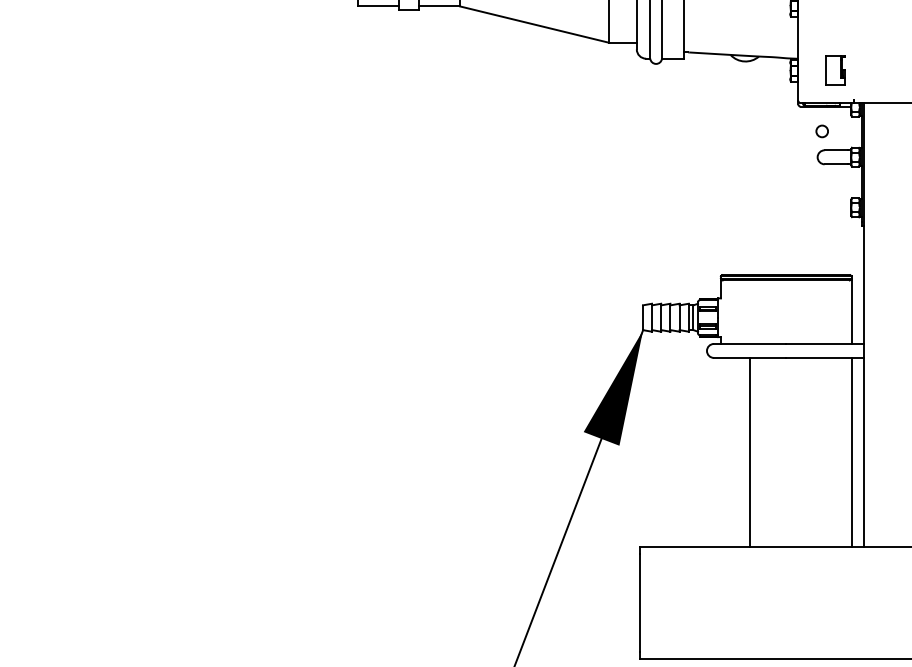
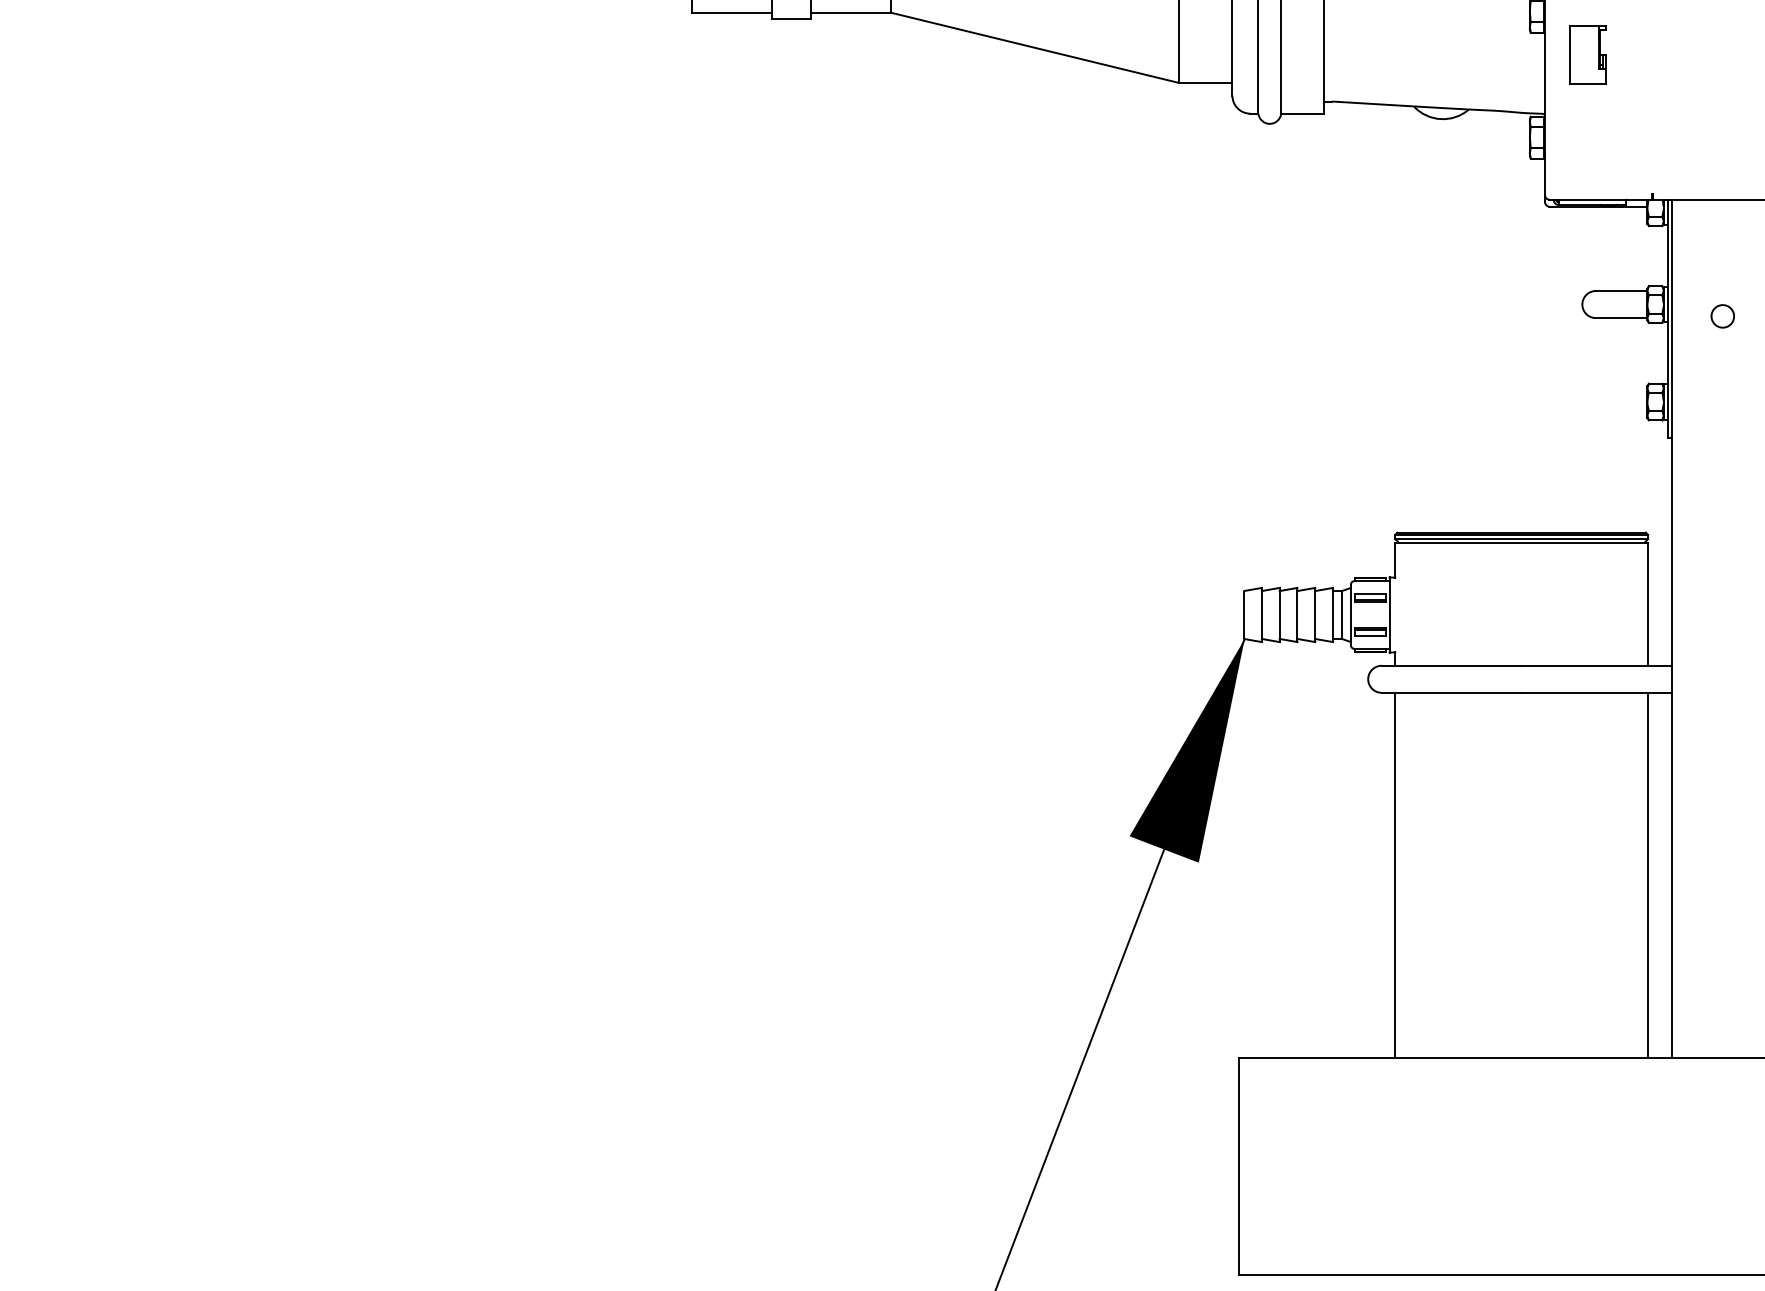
part: (835, 70) -> (1587, 55), moved
circle: (821, 131) -> (1721, 316), moved
line: (749, 451) -> (1394, 873), moved

